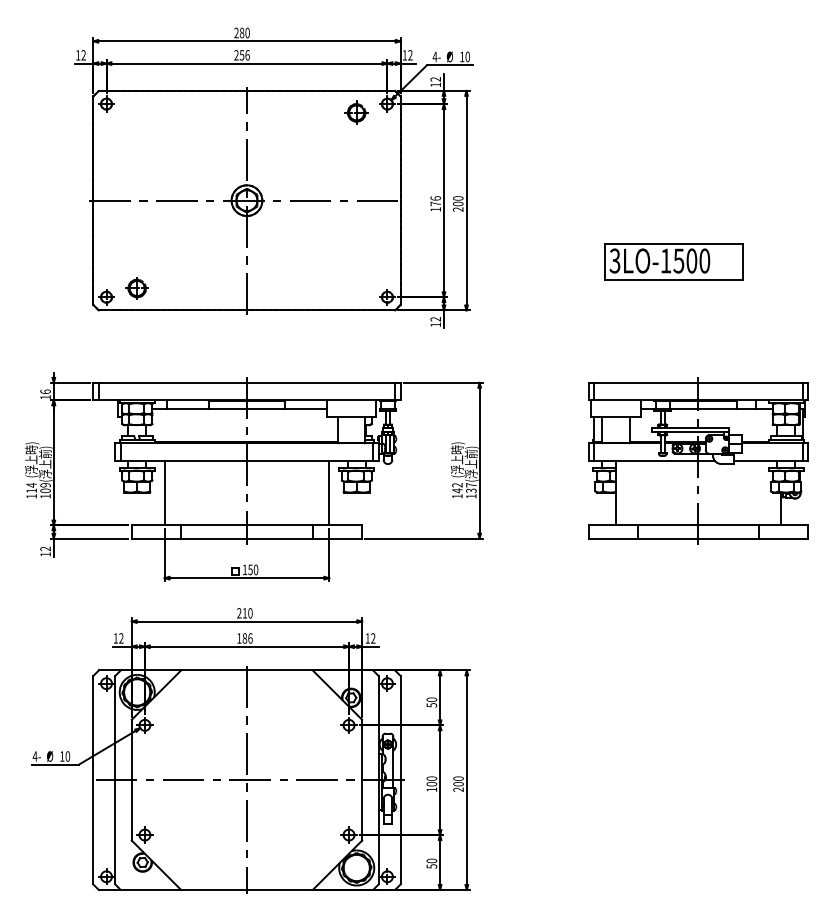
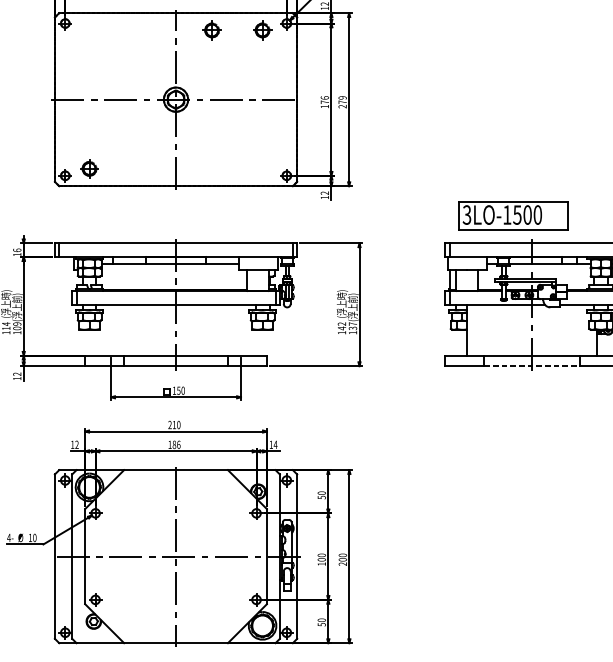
part: (292, 112) -> (211, 30), added
text: (458, 201) -> (342, 100), 200 -> 279
part: (673, 261) -> (513, 215), moved
line: (164, 492) -> (111, 329), removed
line: (329, 492) -> (241, 329), removed
line: (698, 538) -> (532, 366), solid -> dashed
text: (372, 638) -> (275, 444), 12 -> 14

